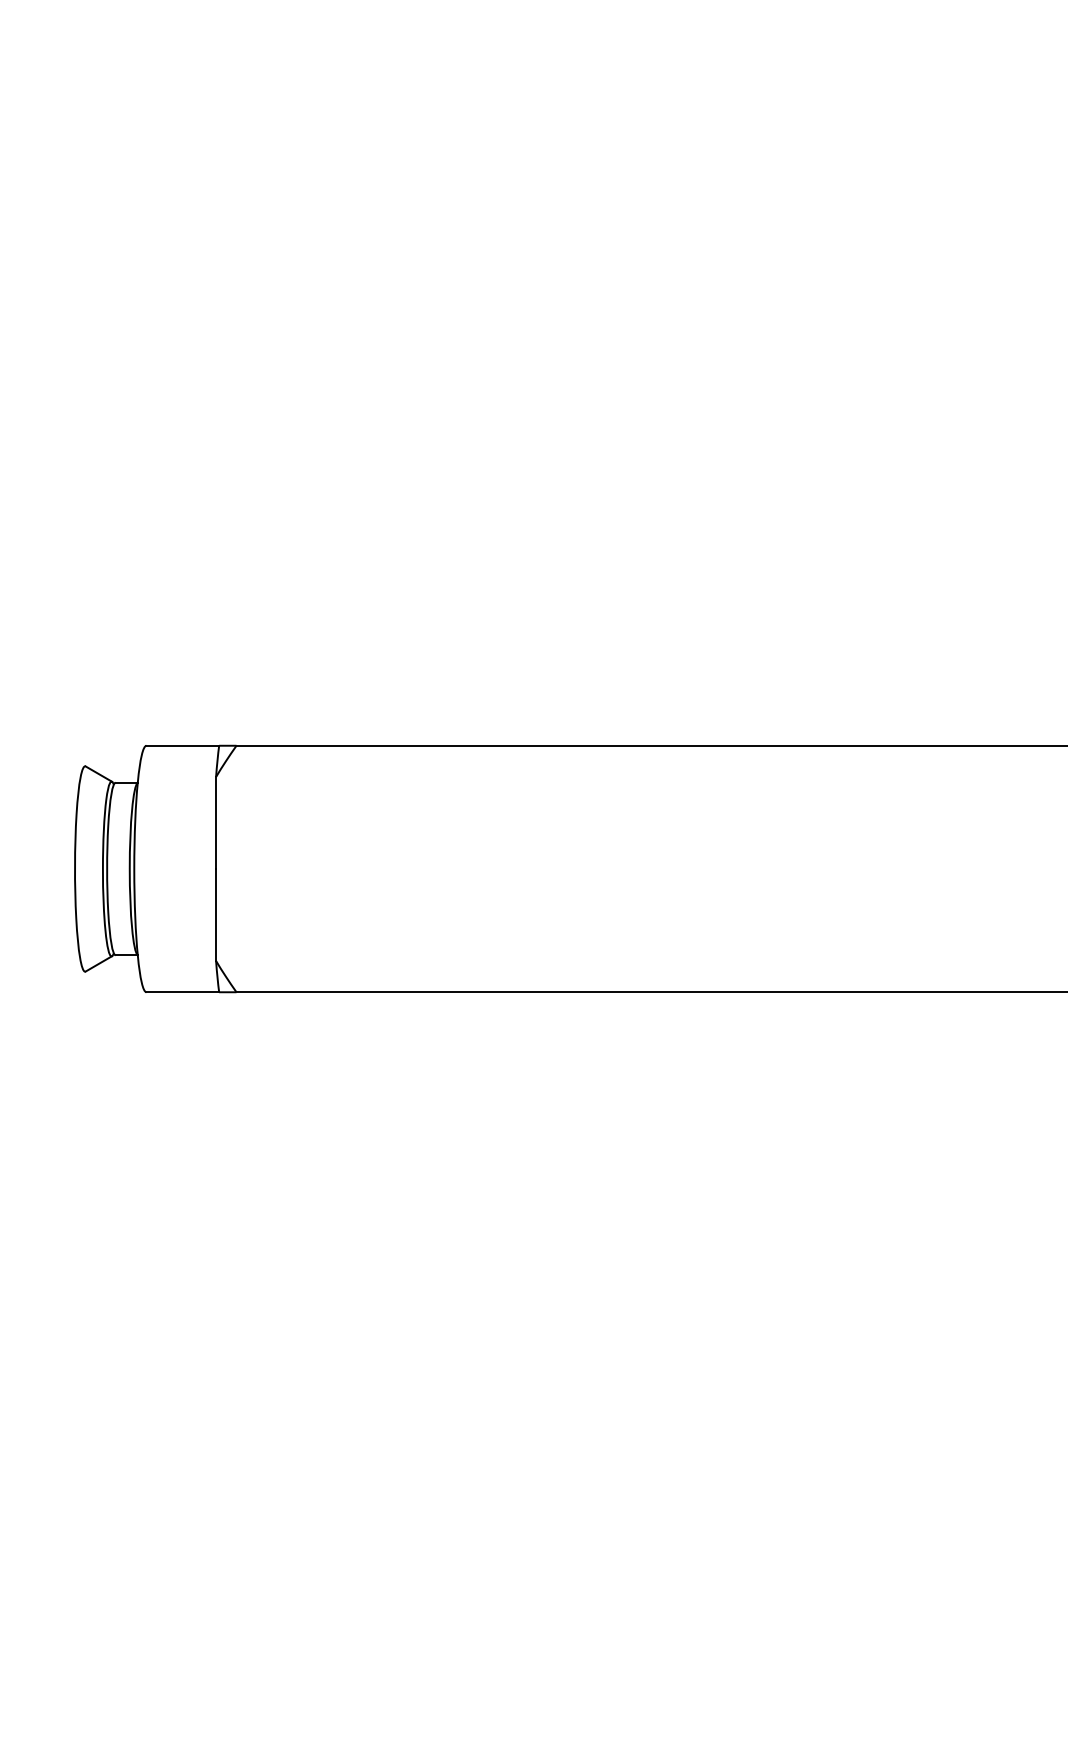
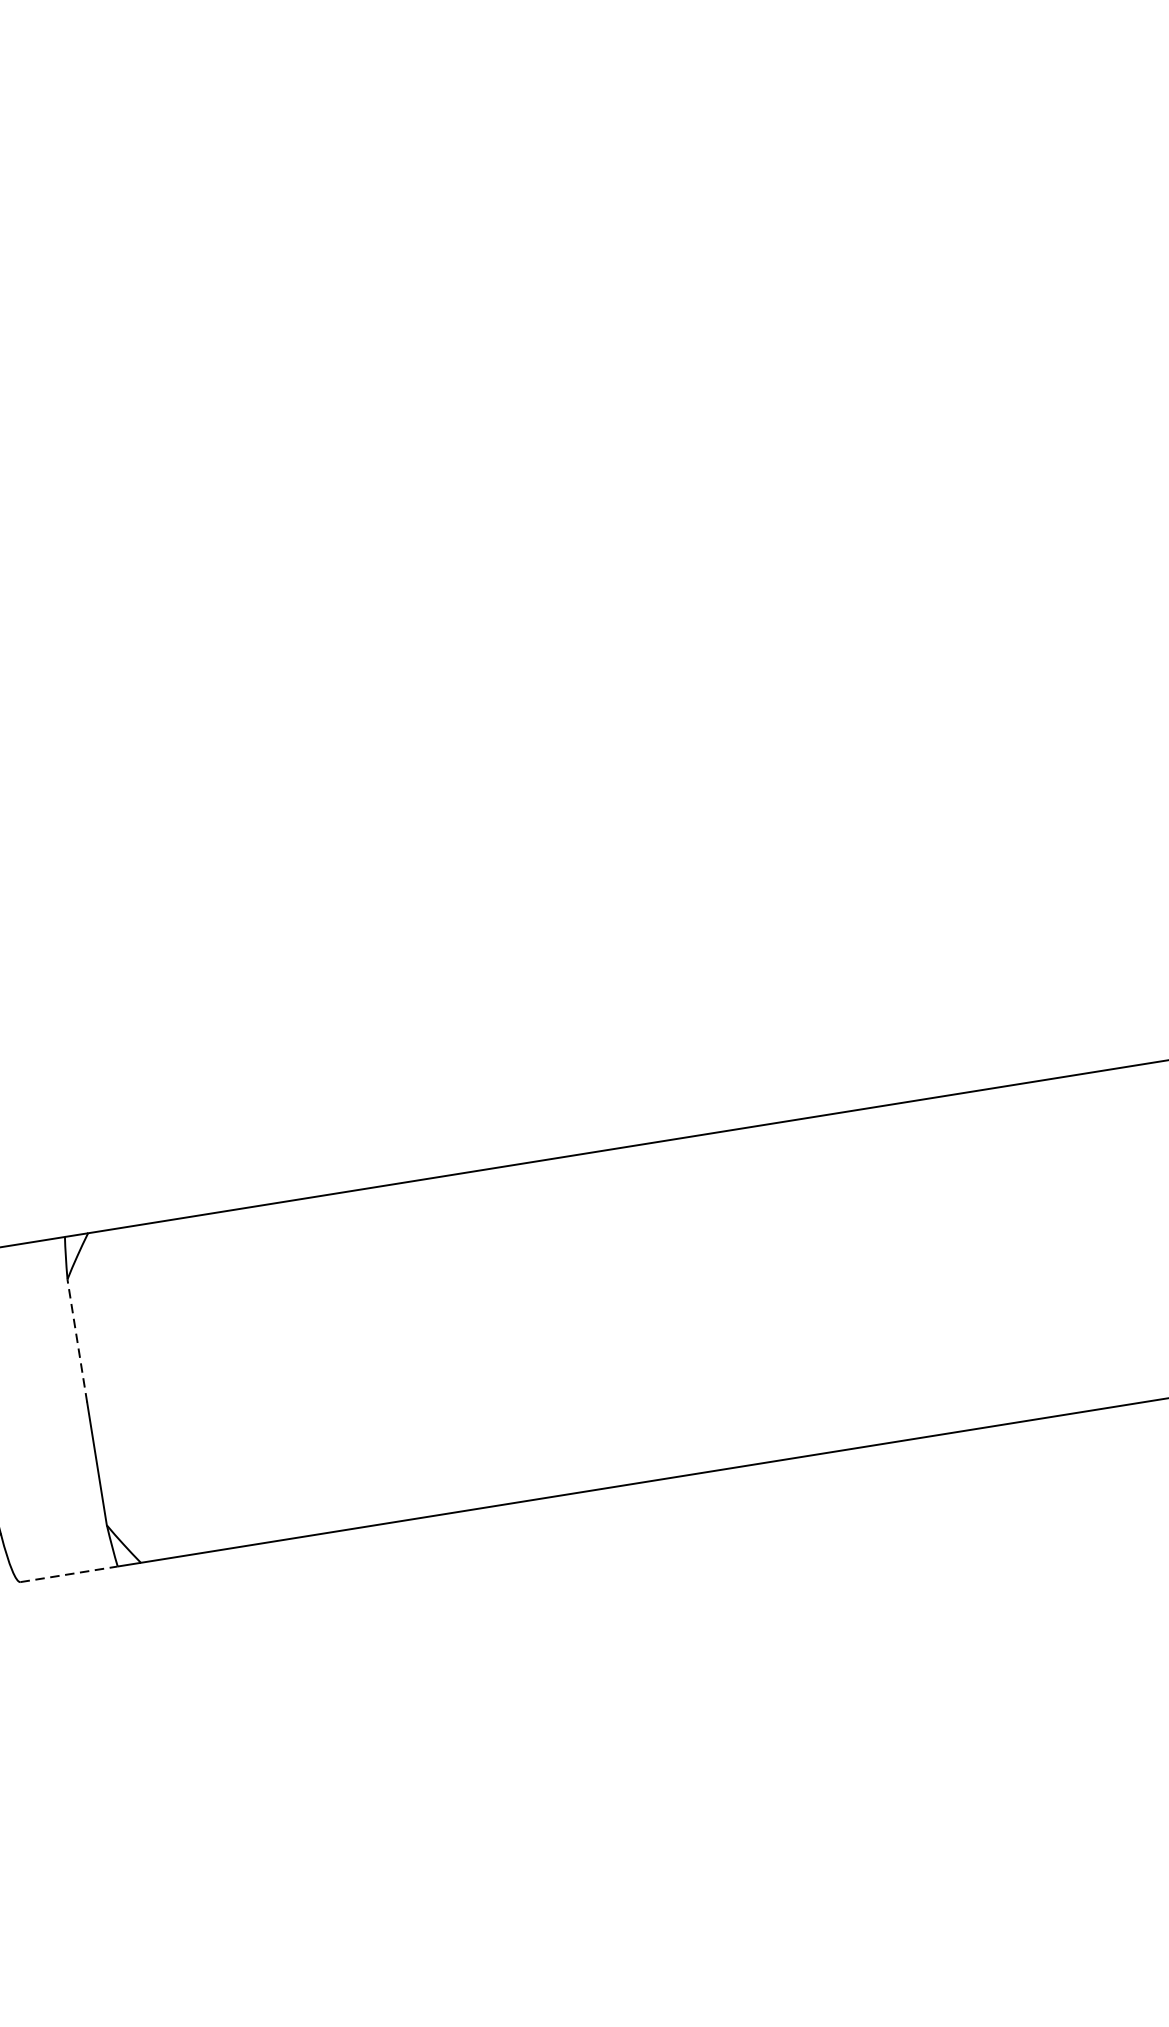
line: (216, 823) -> (78, 1341), solid -> dashed
line: (183, 992) -> (70, 1574), solid -> dashed

